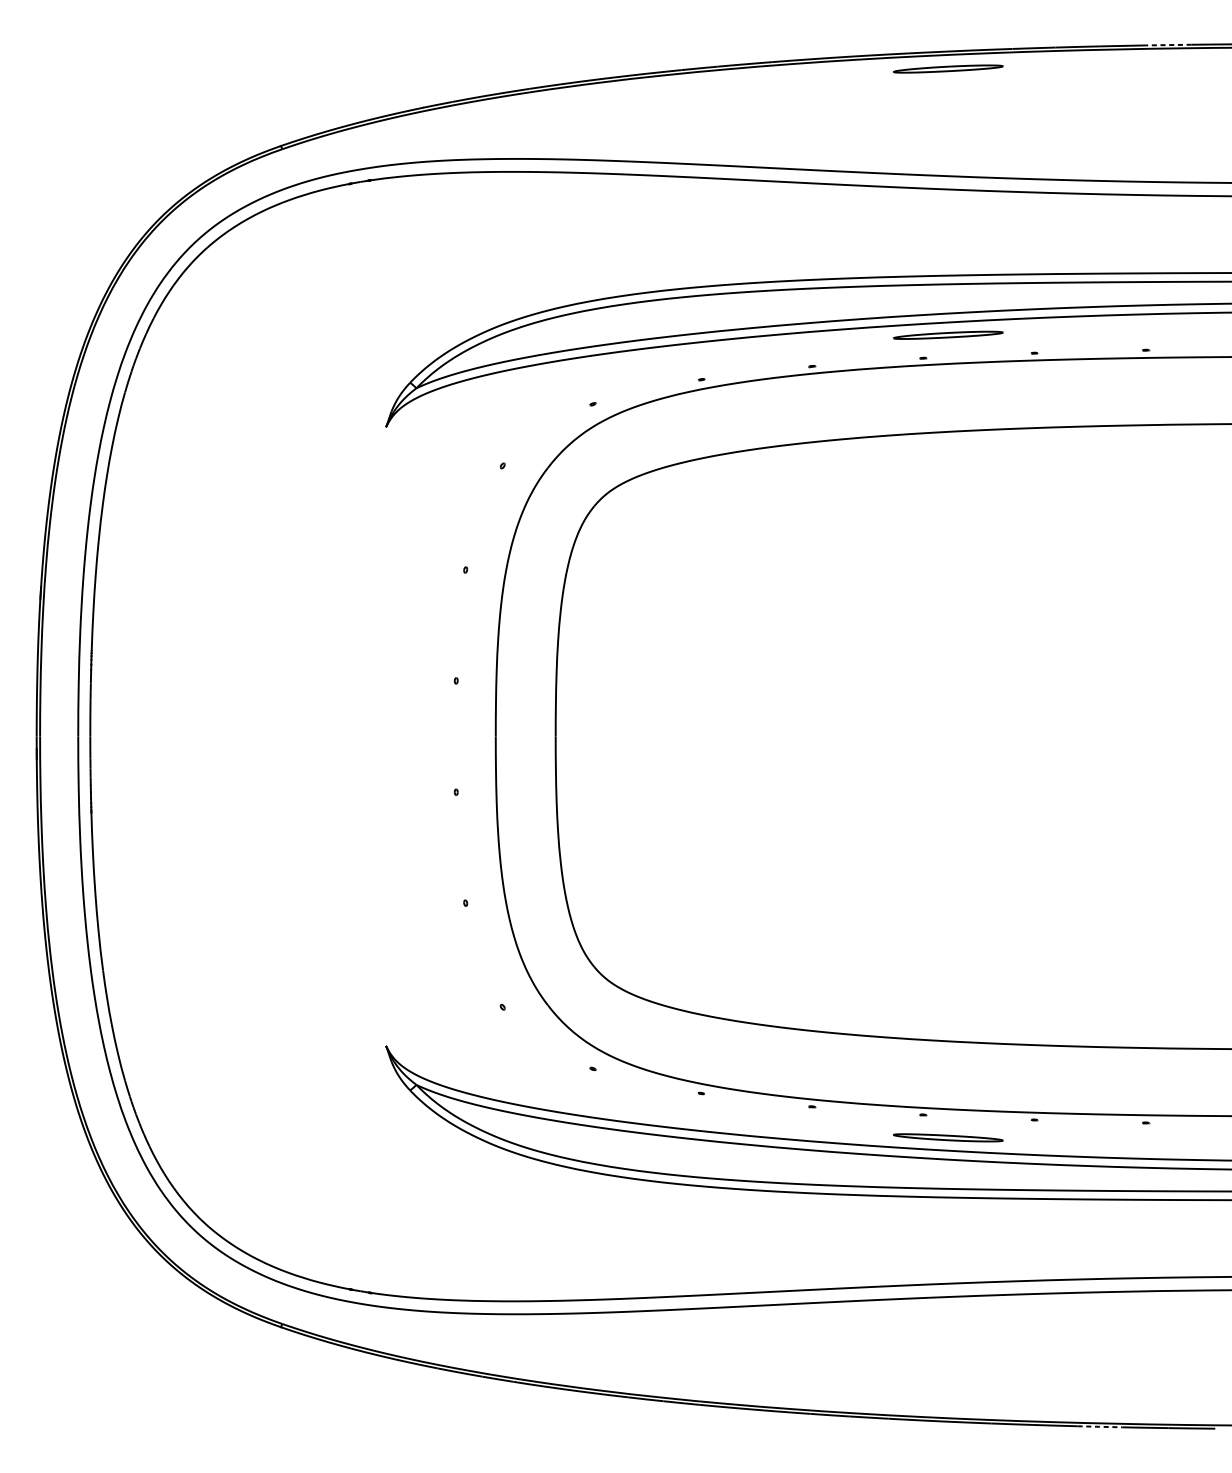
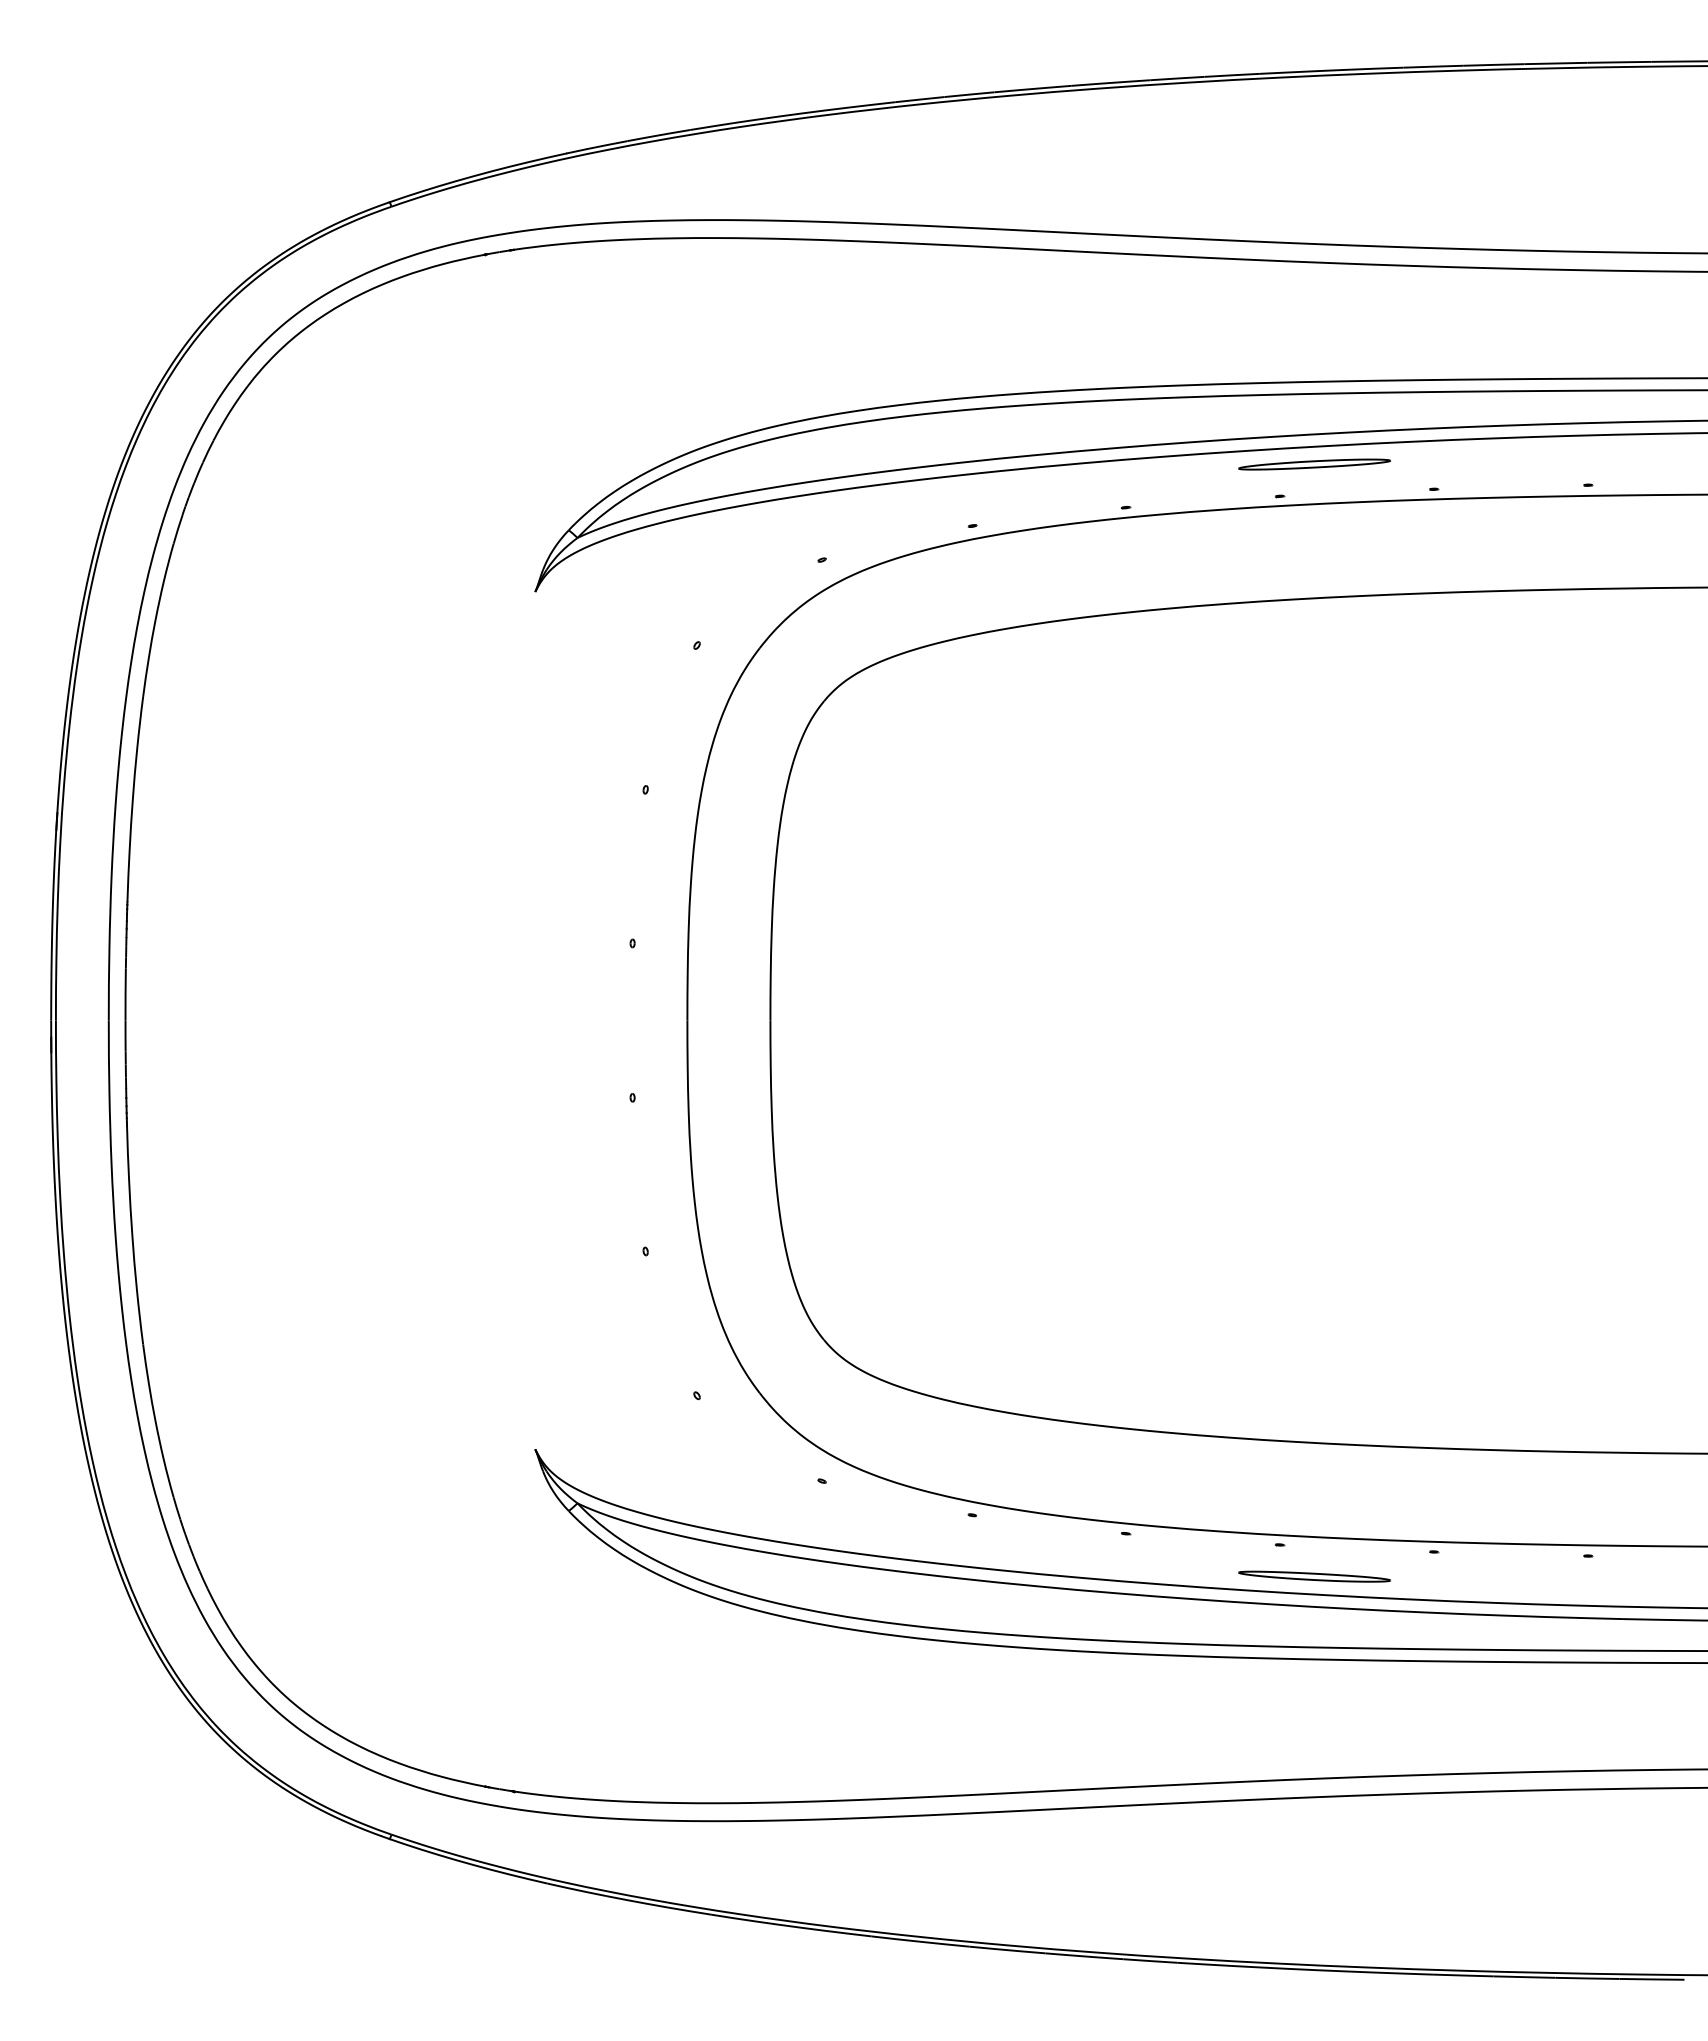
line: (1168, 45) -> (1619, 62), dashed -> solid
part: (948, 69) -> (1314, 95), removed
line: (1099, 1427) -> (1524, 1977), dashed -> solid

